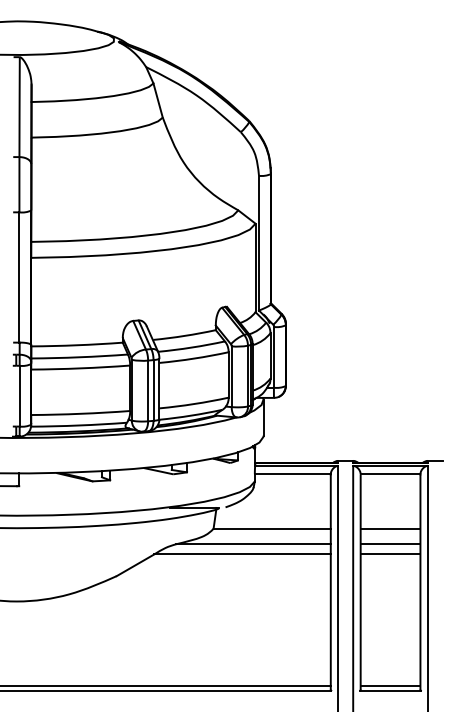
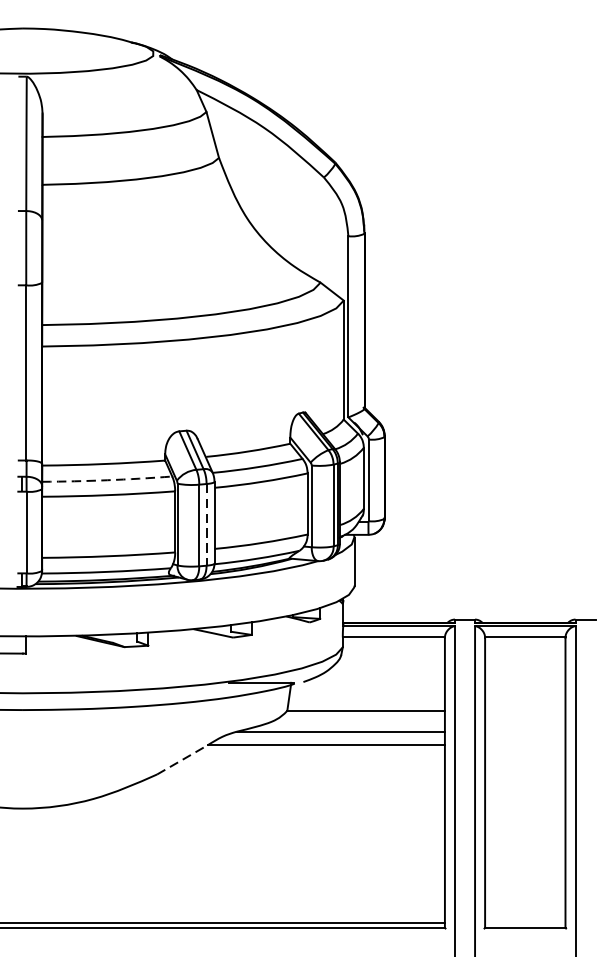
arc: (79, 357) -> (107, 480), solid -> dashed
line: (153, 390) -> (206, 524), solid -> dashed
line: (390, 528) -> (525, 710), removed
line: (390, 544) -> (525, 731), removed
line: (390, 554) -> (525, 745), removed
line: (135, 565) -> (182, 760), solid -> dashed
line: (390, 686) -> (525, 922), removed

